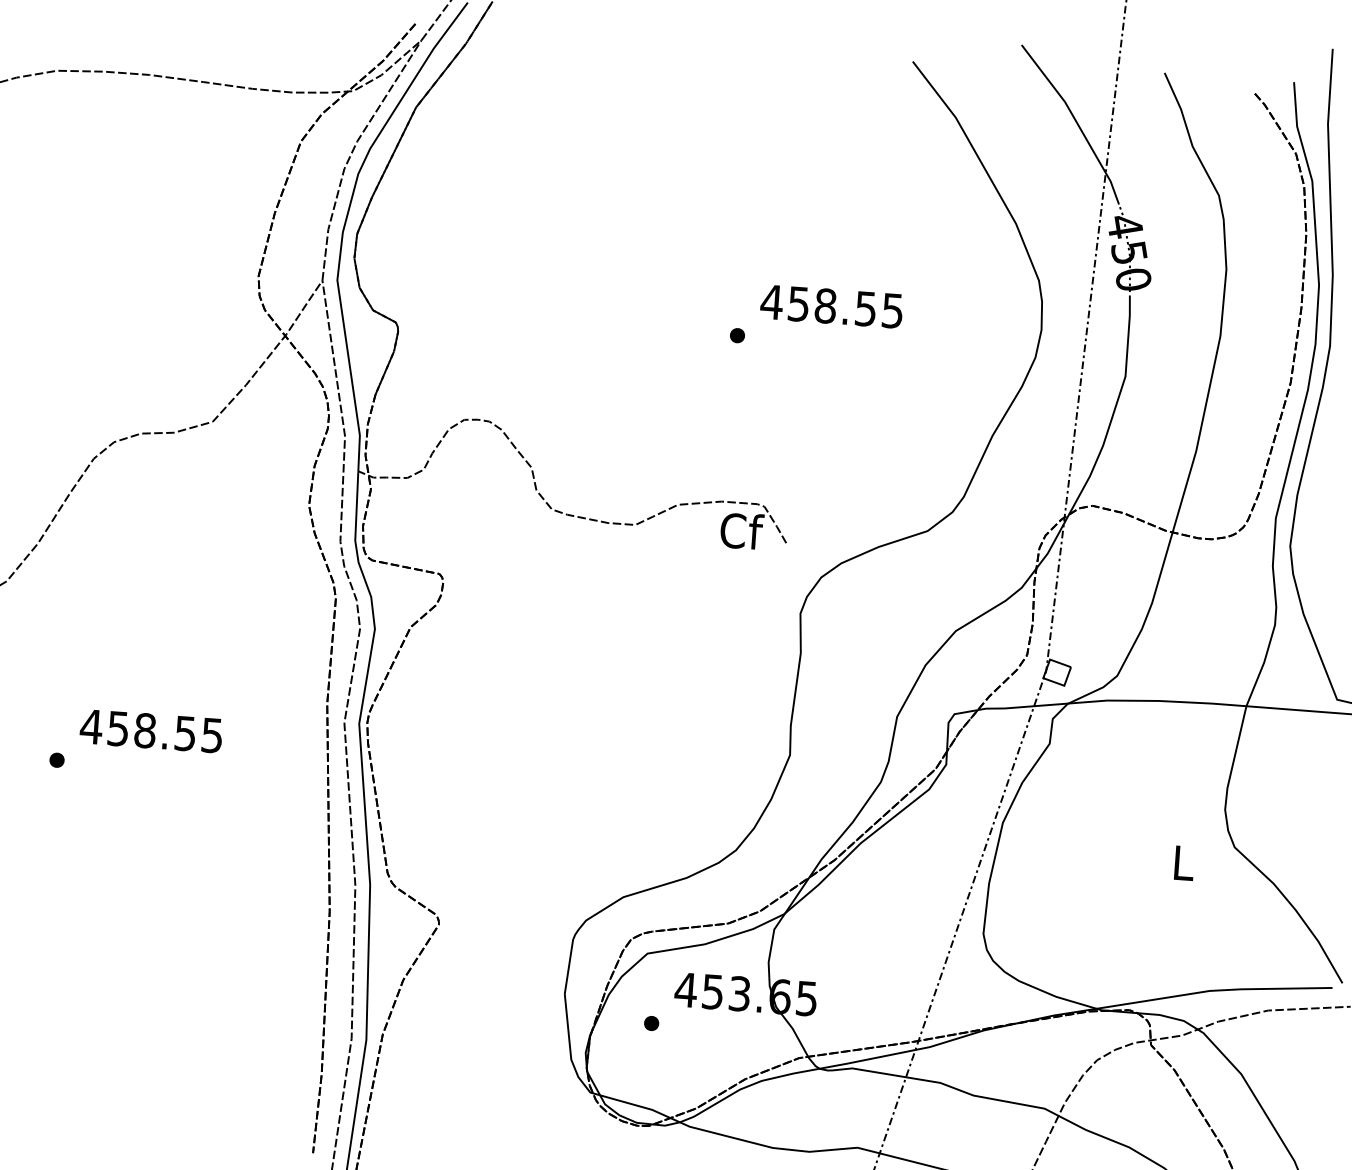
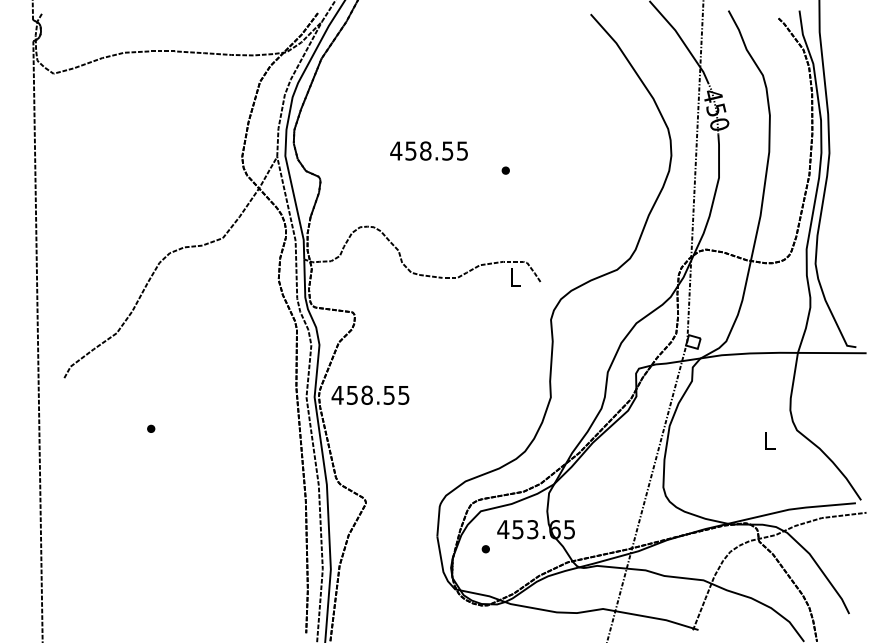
text: (830, 305) -> (428, 150), moved
text: (741, 529) -> (515, 276), Cf -> L
text: (151, 729) -> (370, 394), moved

